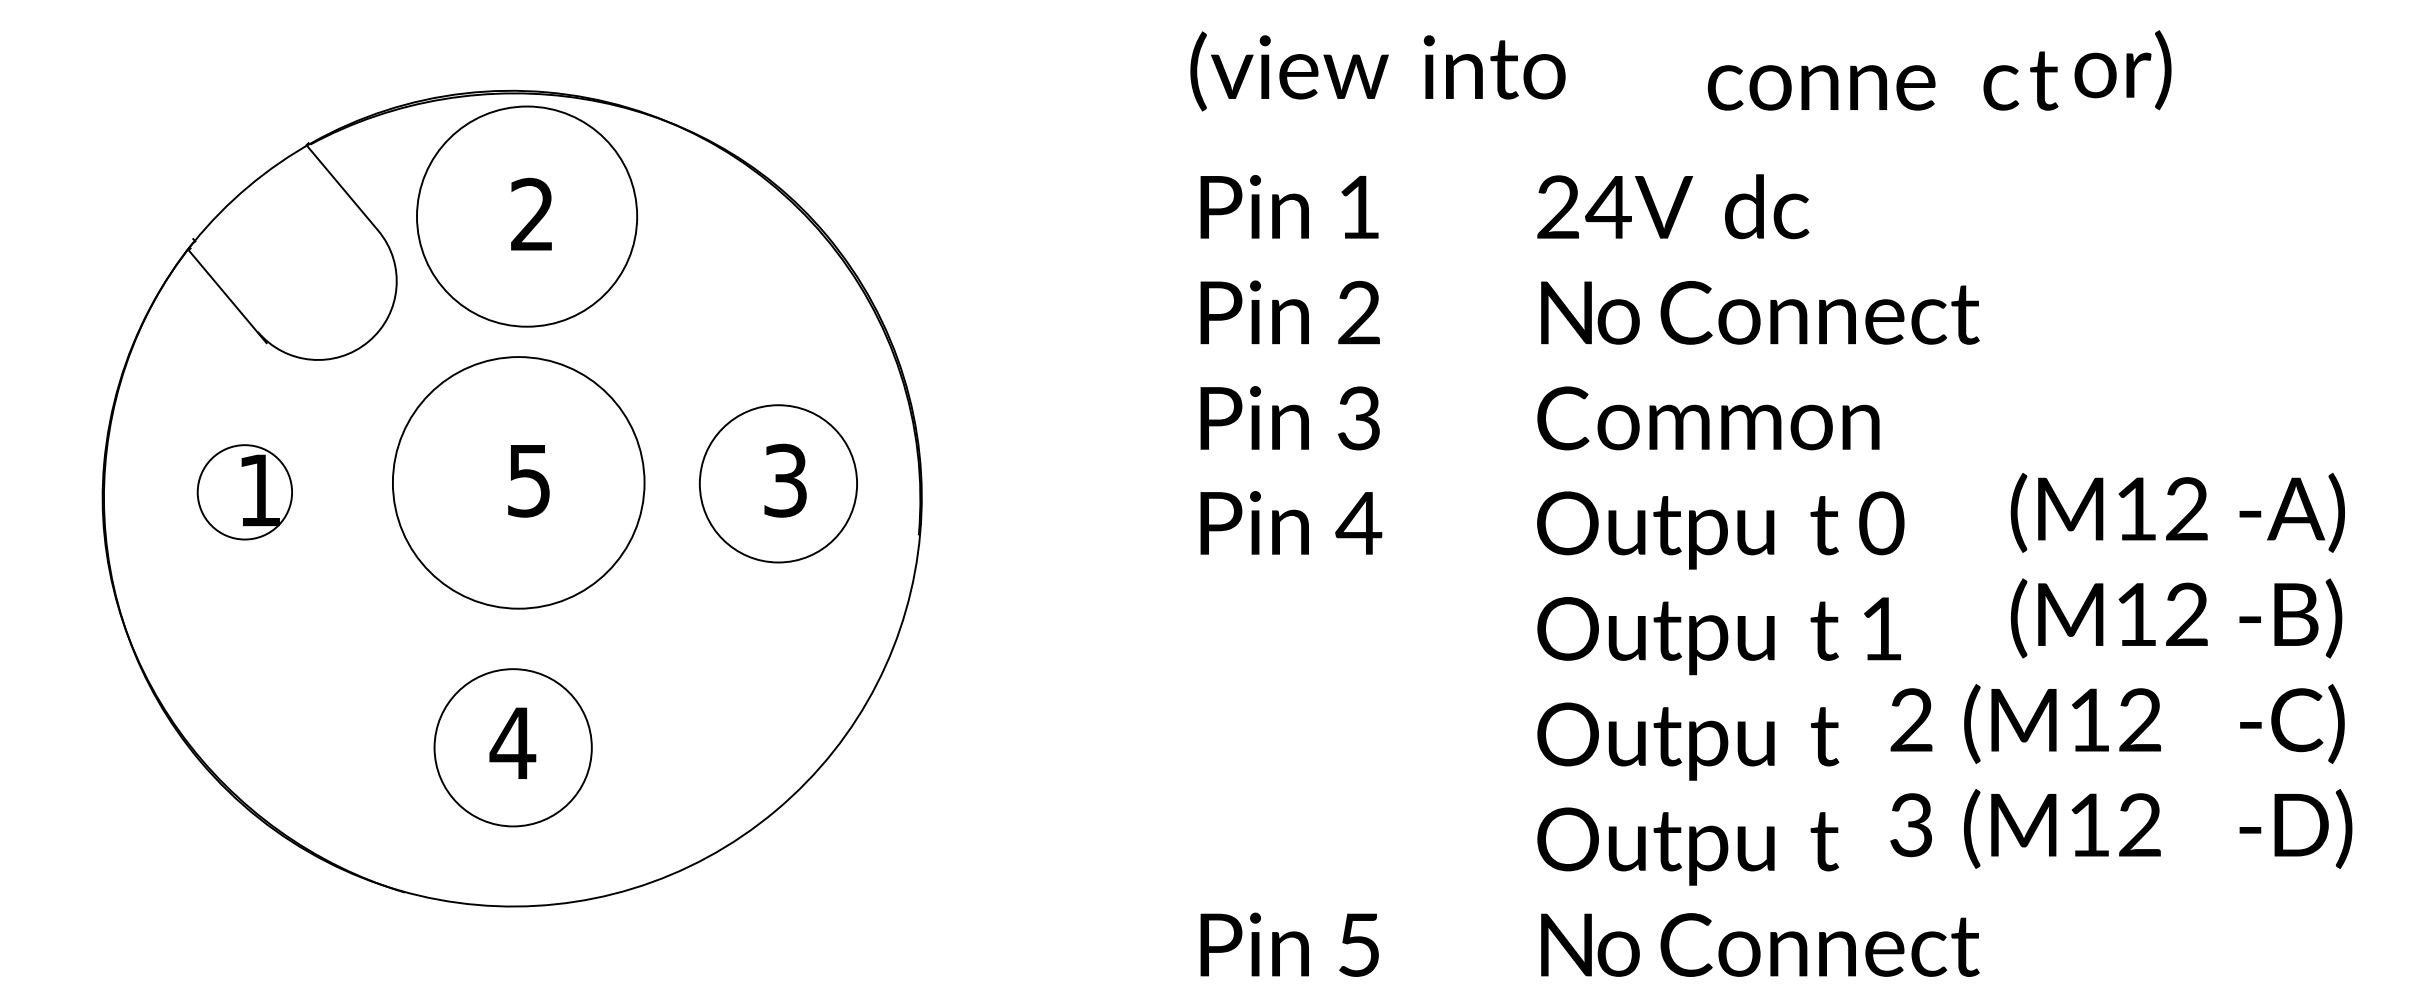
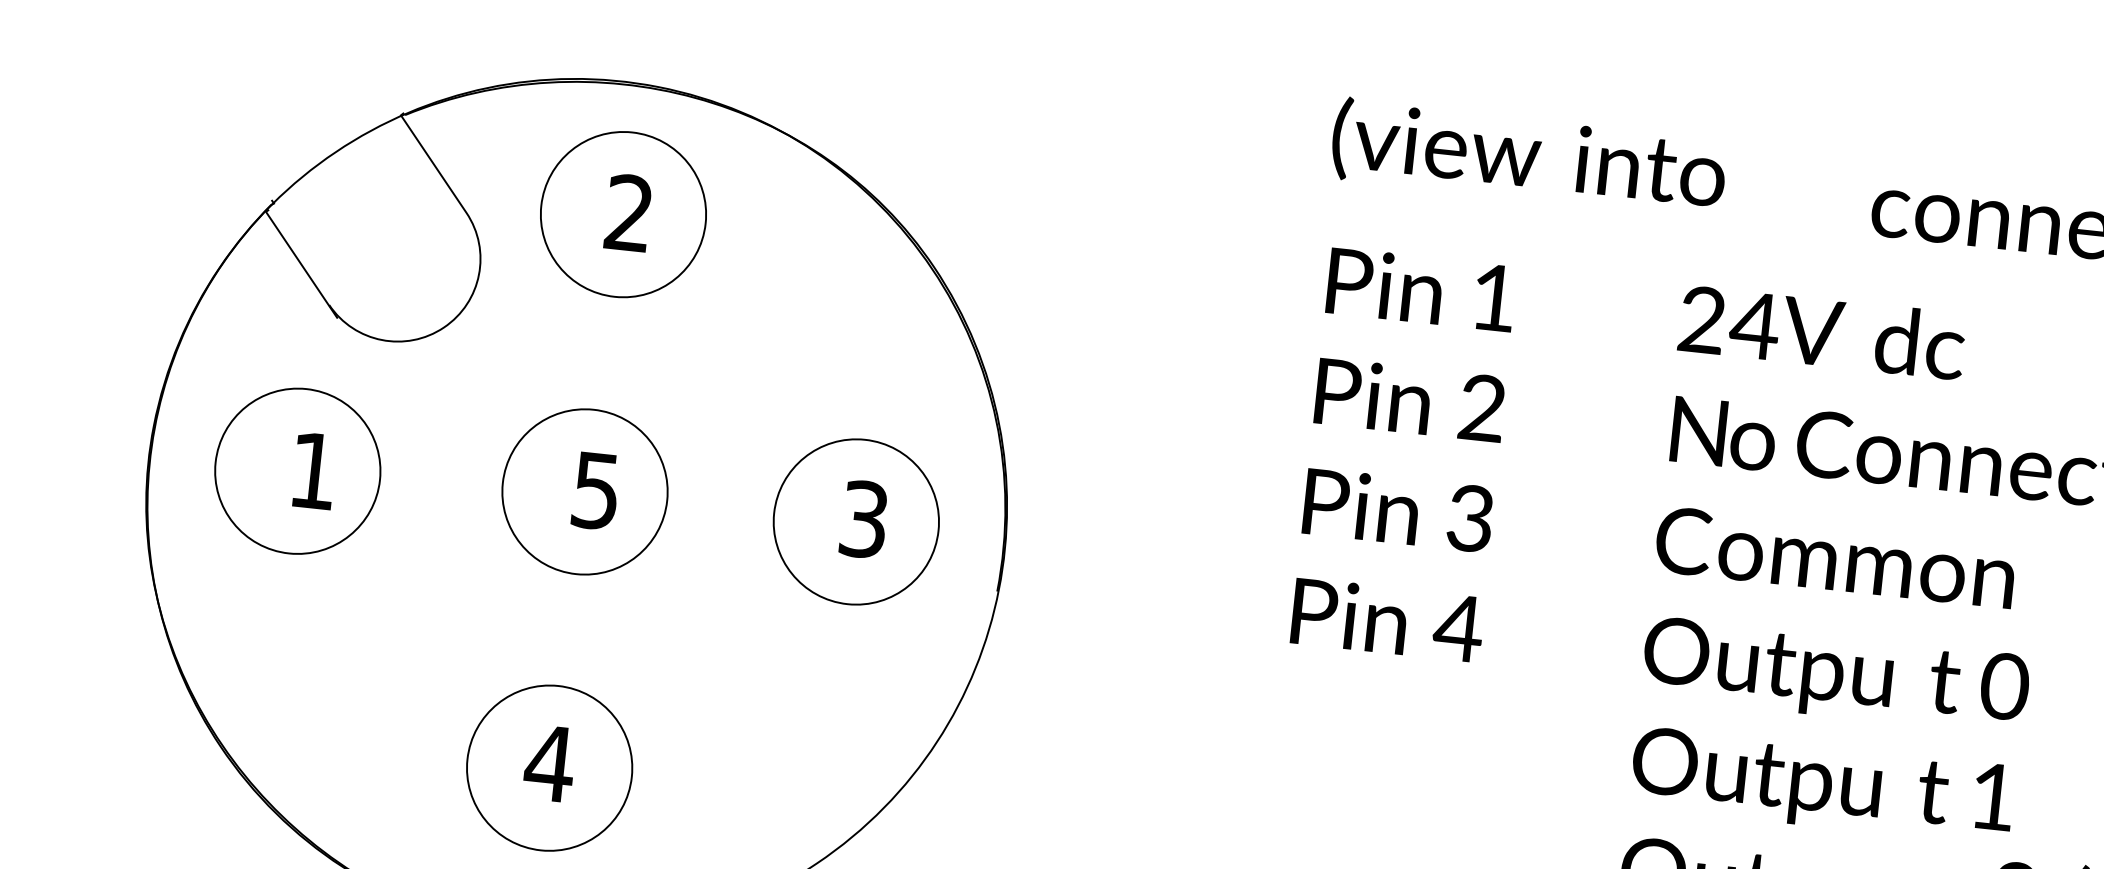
circle: (526, 216) -> (622, 214), size x0.71
circle: (518, 482) -> (584, 491), size x0.62
circle: (244, 491) -> (297, 470), size x1.67

